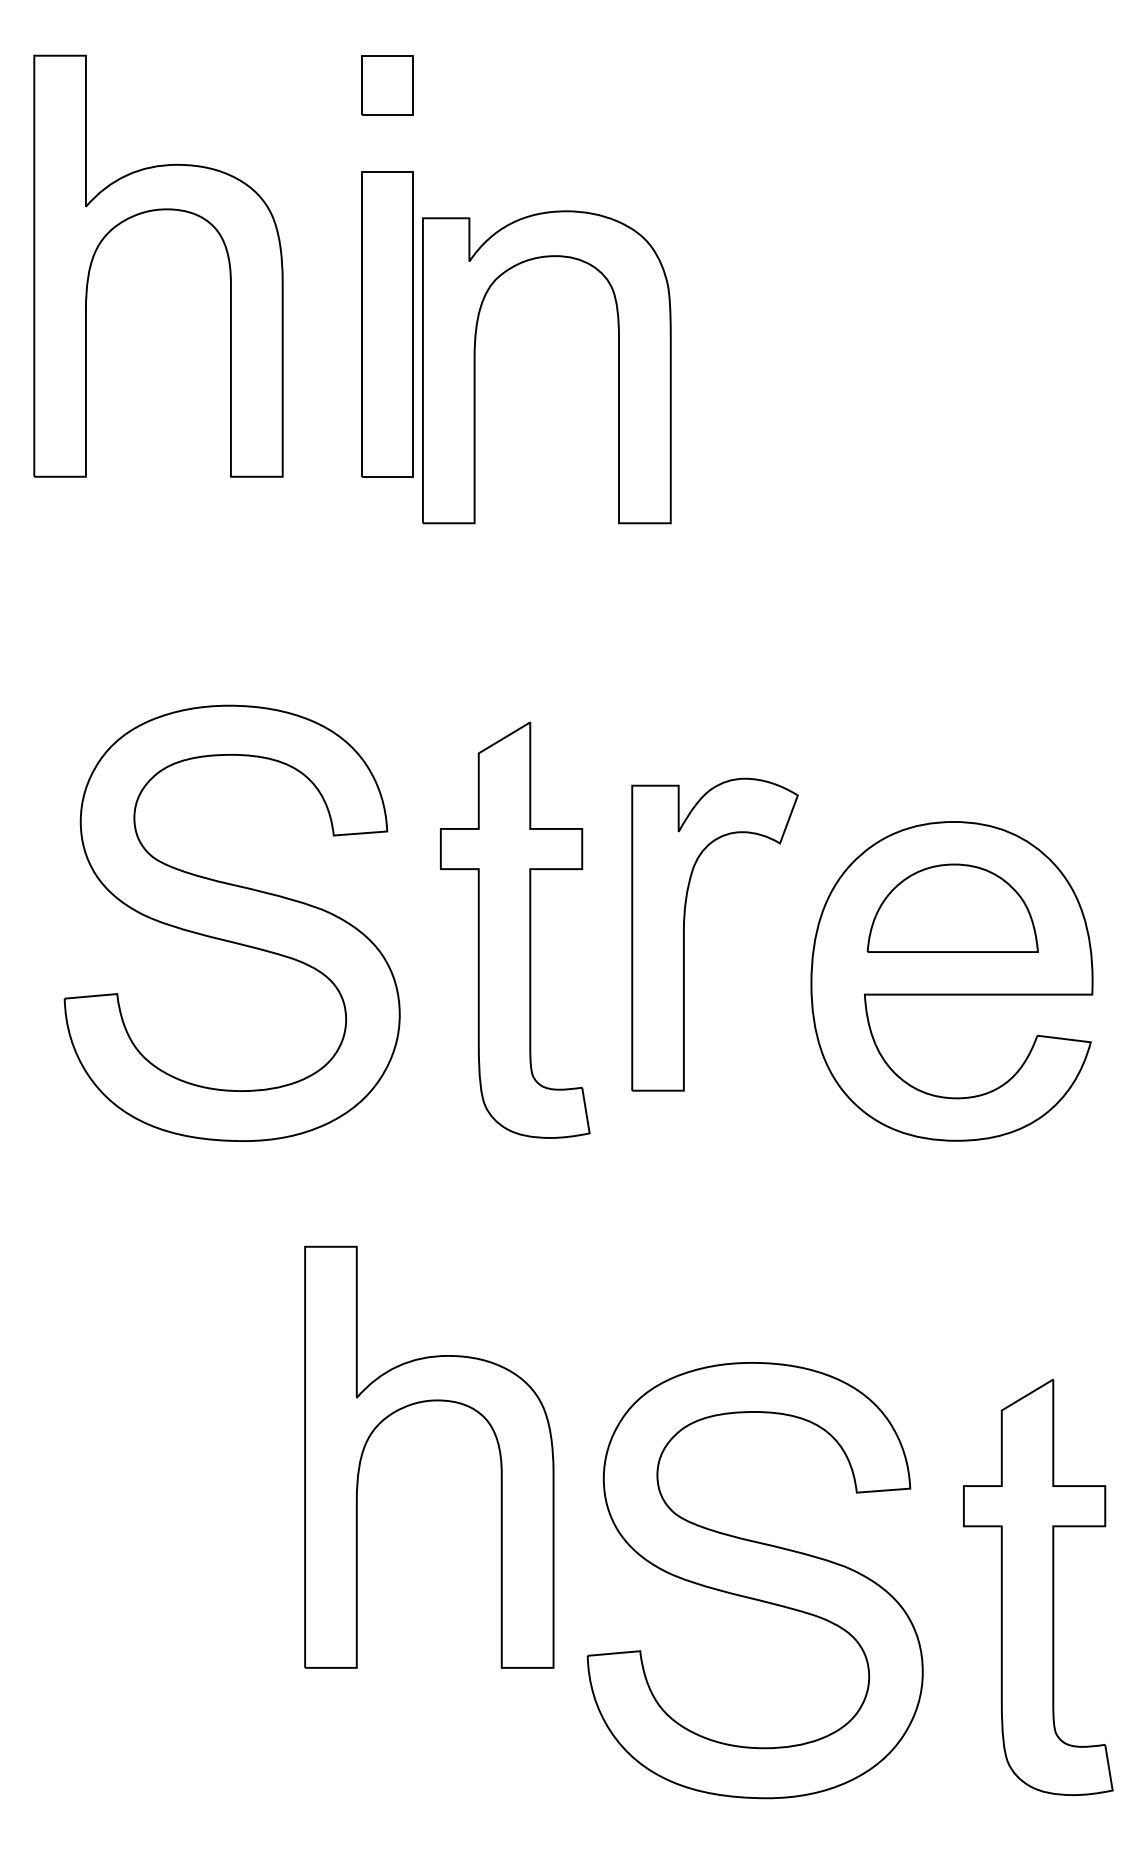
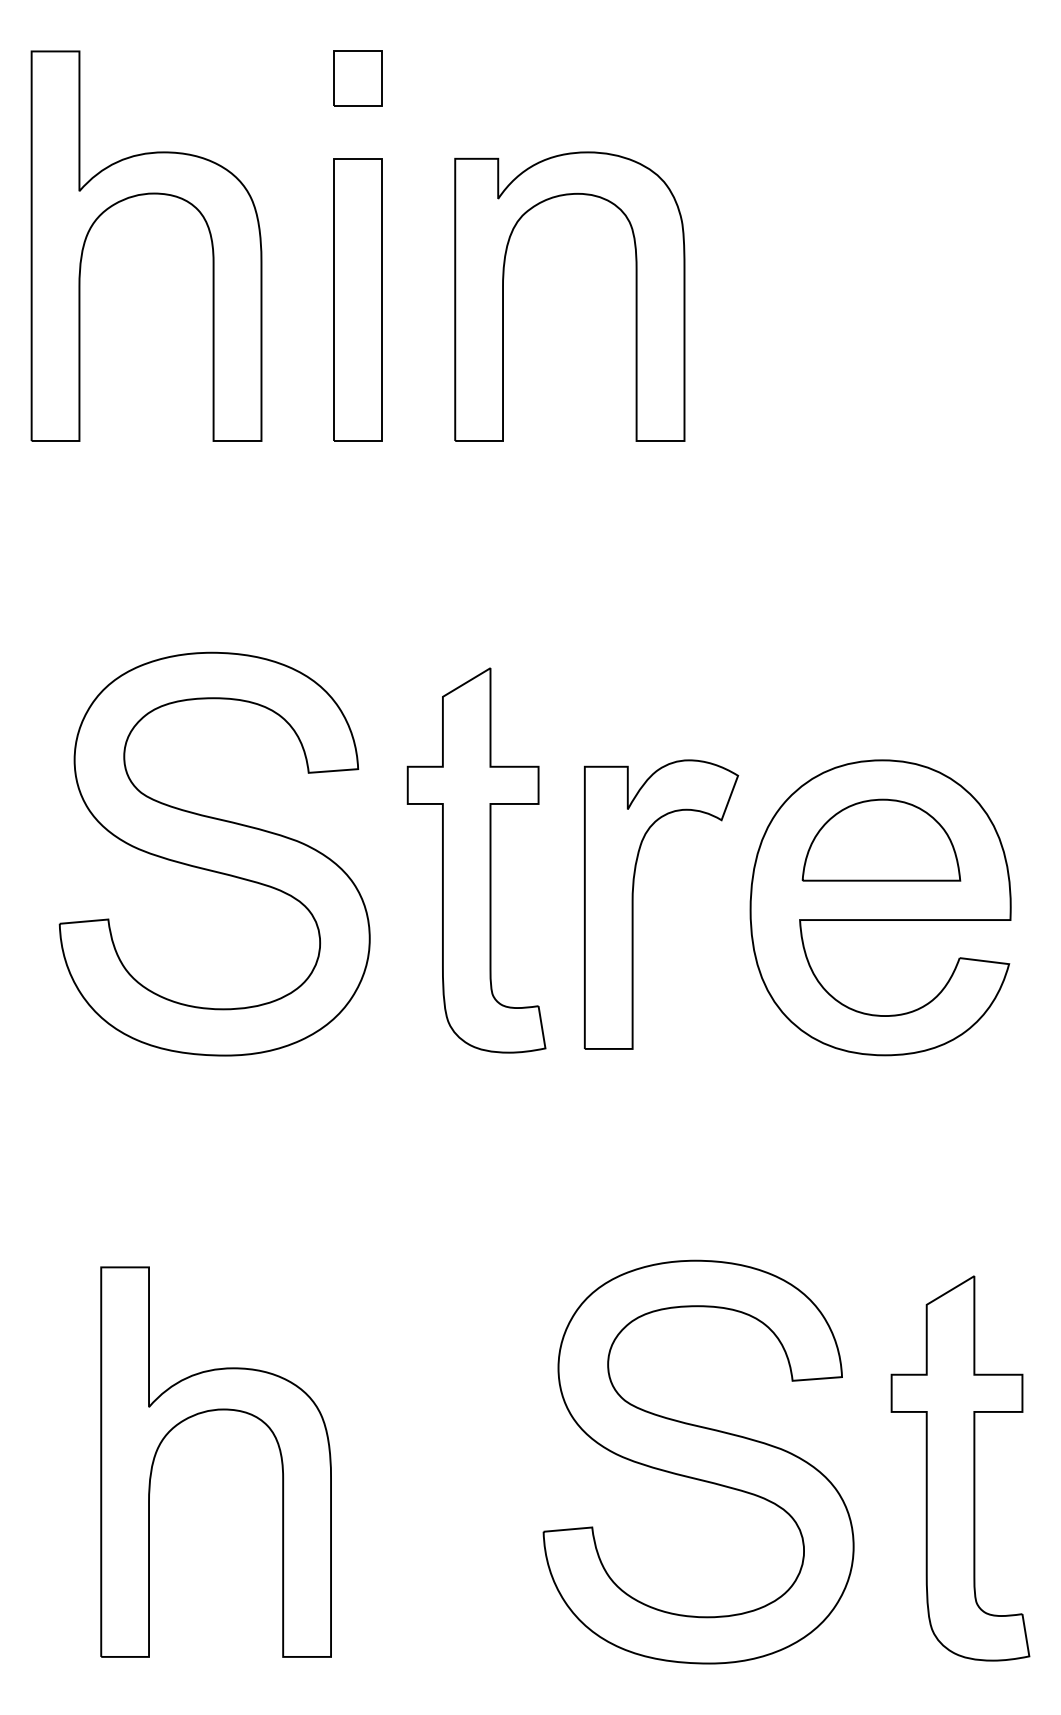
part: (475, 367) -> (503, 296), moved
part: (684, 934) -> (633, 904), moved
part: (415, 1404) -> (203, 1413), moved

